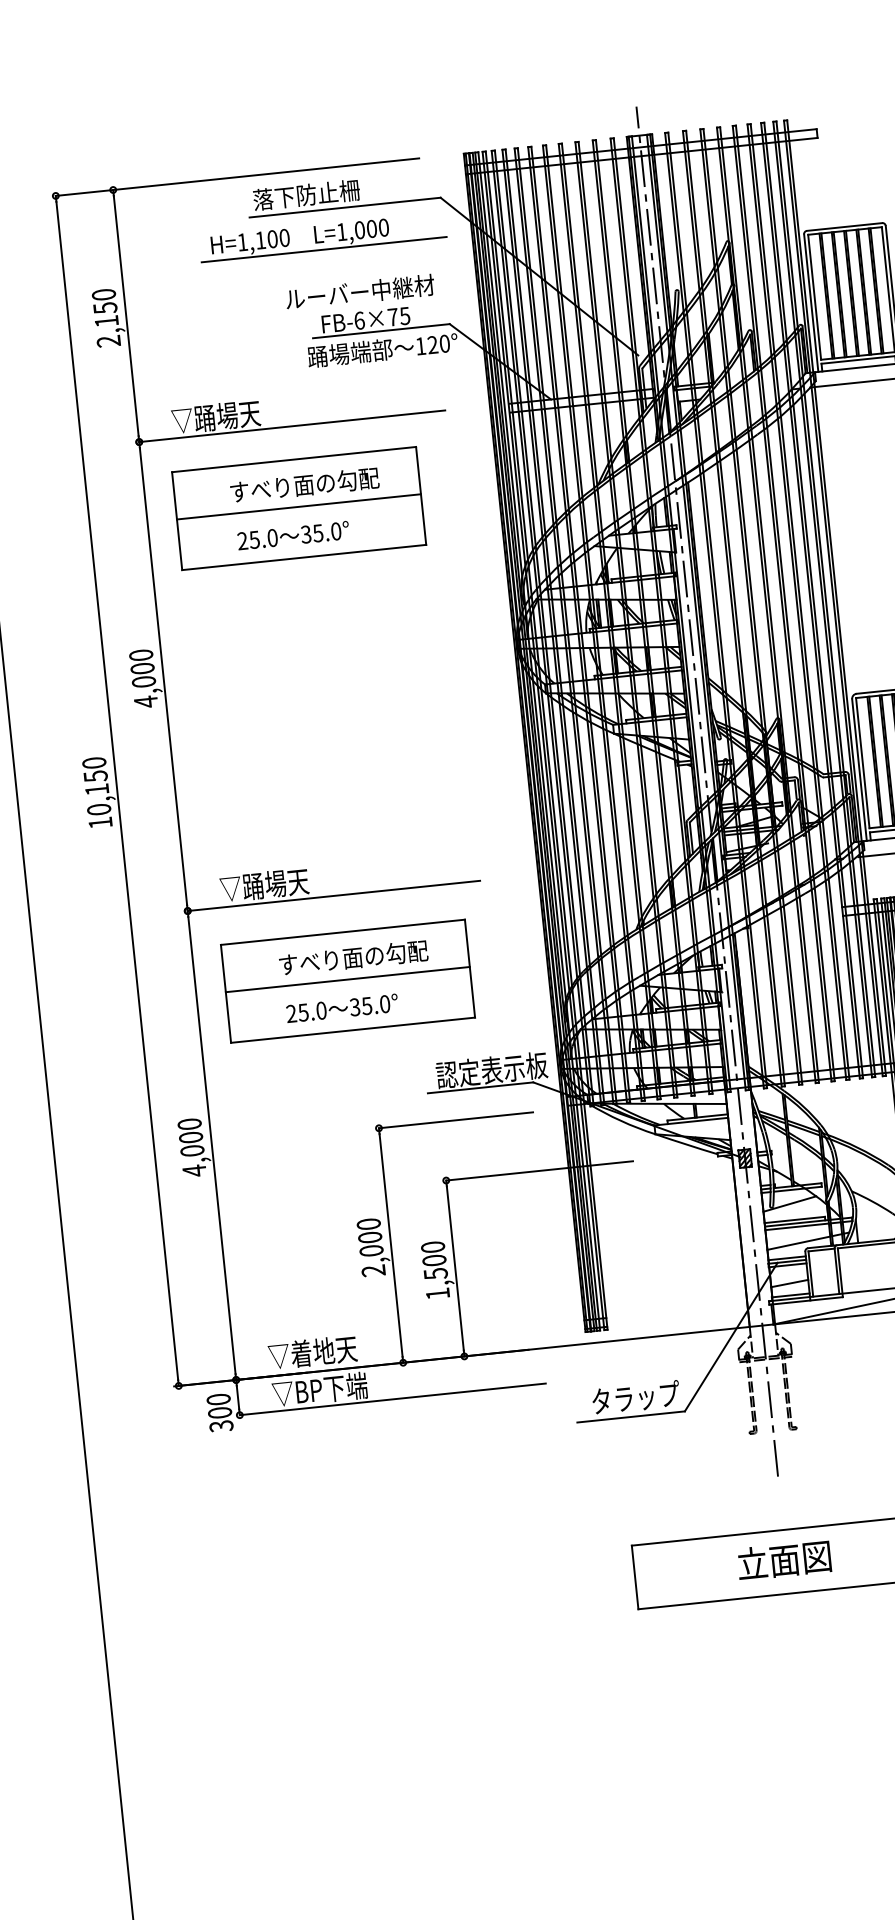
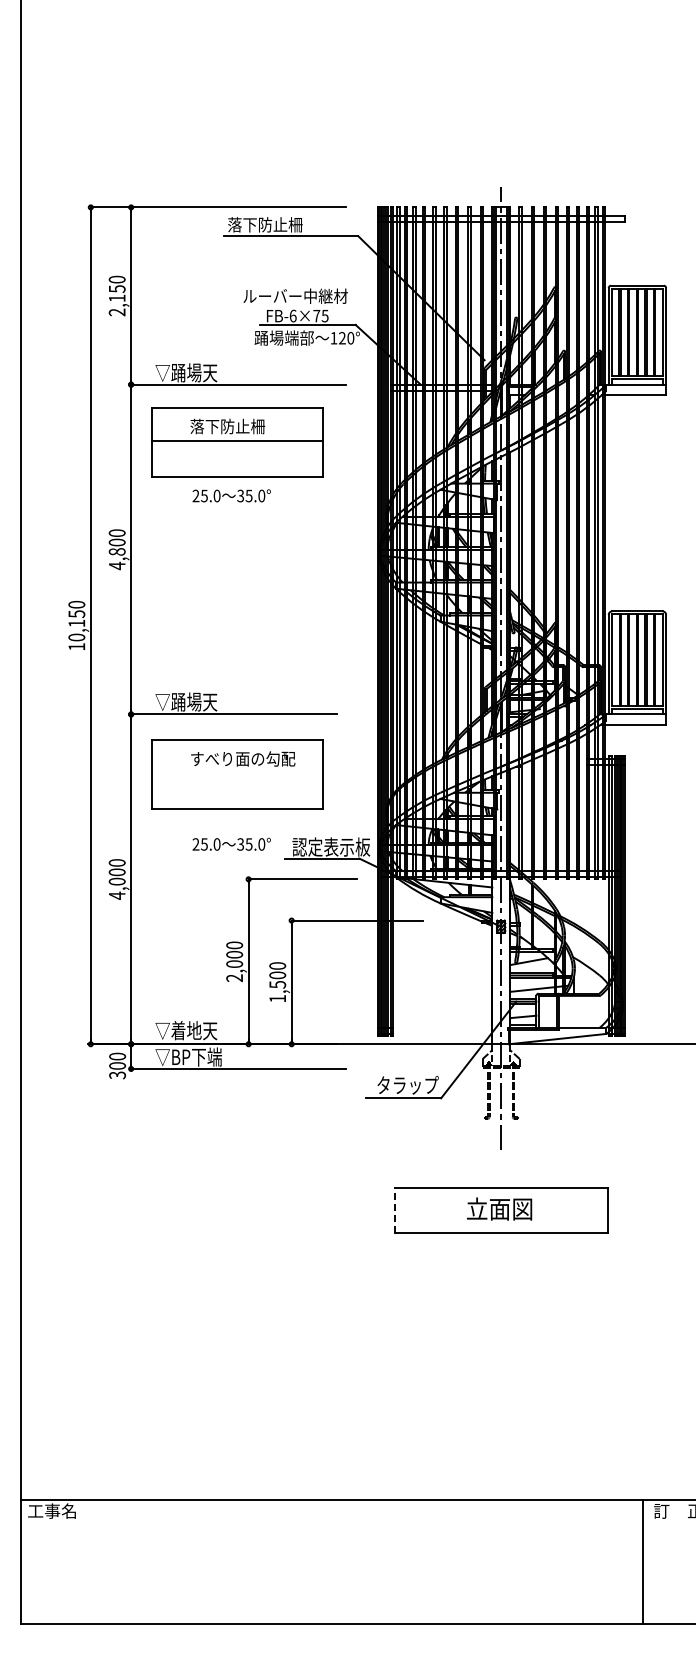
part: (322, 237) -> (273, 255), removed
text: (303, 485) -> (242, 426), すべり面の勾配 -> 落下防止柵
text: (293, 535) -> (231, 495), moved
text: (144, 681) -> (117, 551), 4,000 -> 4,800
line: (347, 979) -> (237, 773), removed
text: (341, 1007) -> (231, 843), moved
line: (634, 1576) -> (394, 1209), solid -> dashed

